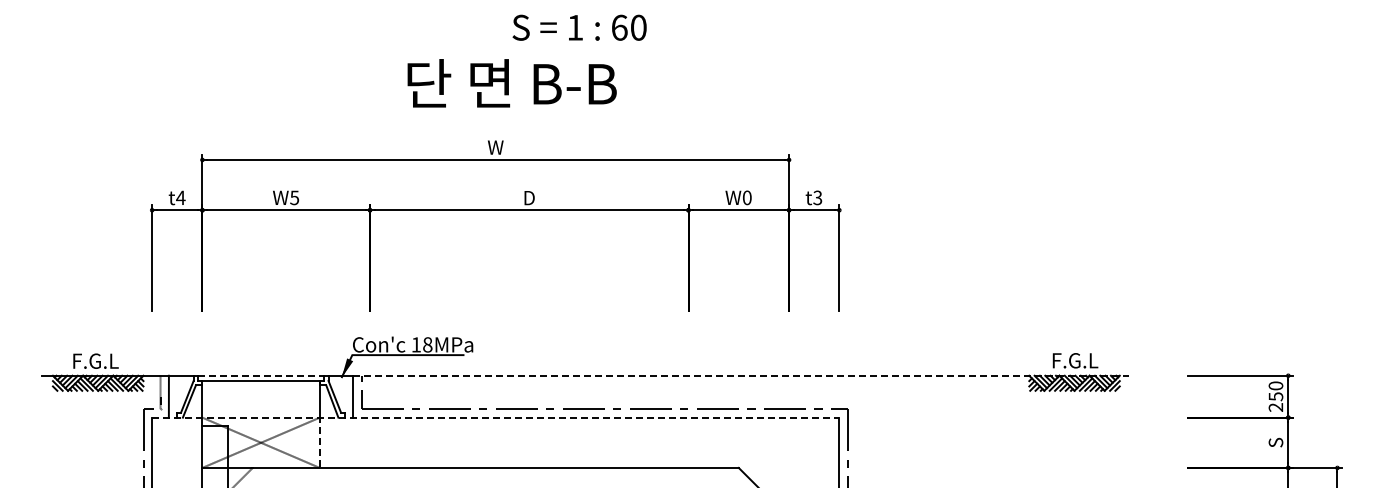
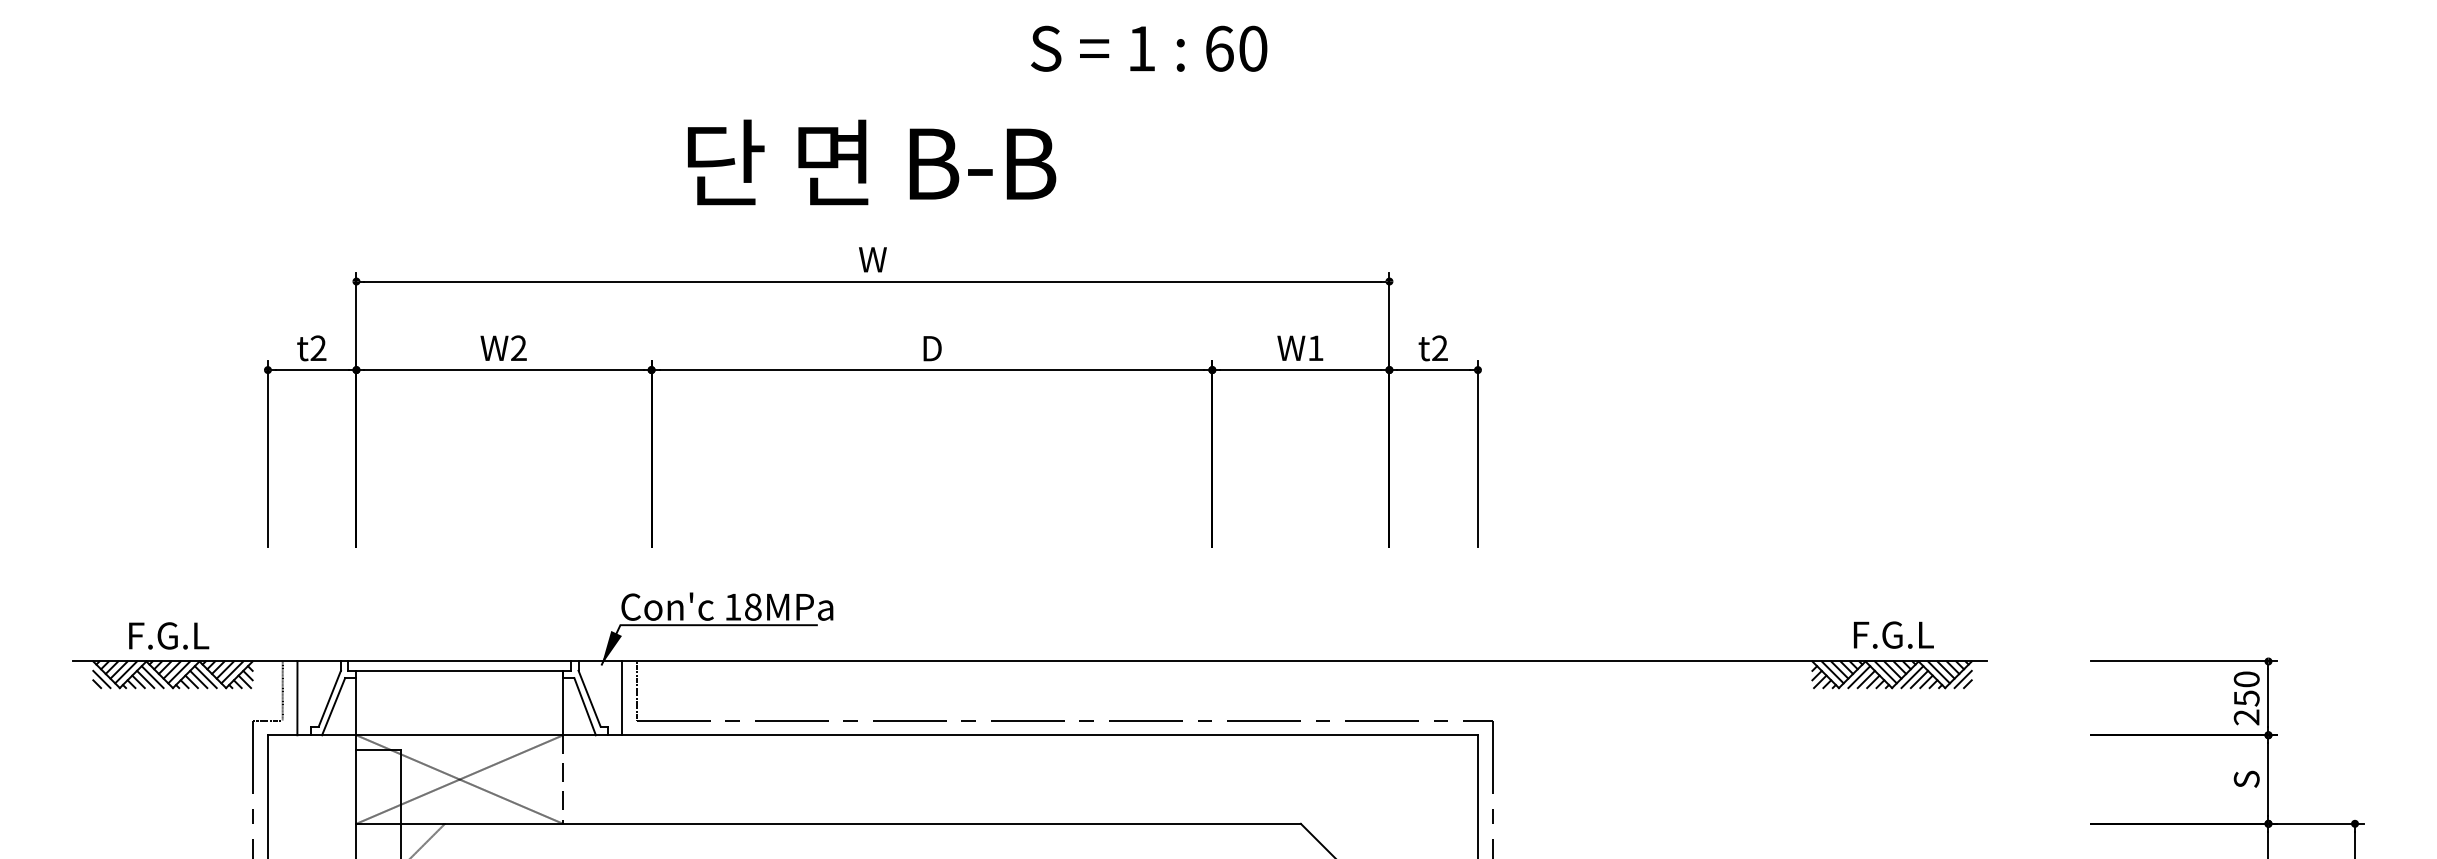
text: (579, 27) -> (1148, 48), moved
text: (511, 83) -> (870, 162), moved
text: (180, 197) -> (317, 347), t4 -> t2
text: (294, 197) -> (518, 347), W5 -> W2
text: (747, 197) -> (1316, 347), W0 -> W1
text: (817, 198) -> (1439, 349), t3 -> t2
line: (261, 375) -> (460, 661), dashed -> solid
line: (740, 375) -> (1303, 661), dashed -> solid
line: (495, 417) -> (872, 734), dashed -> solid

